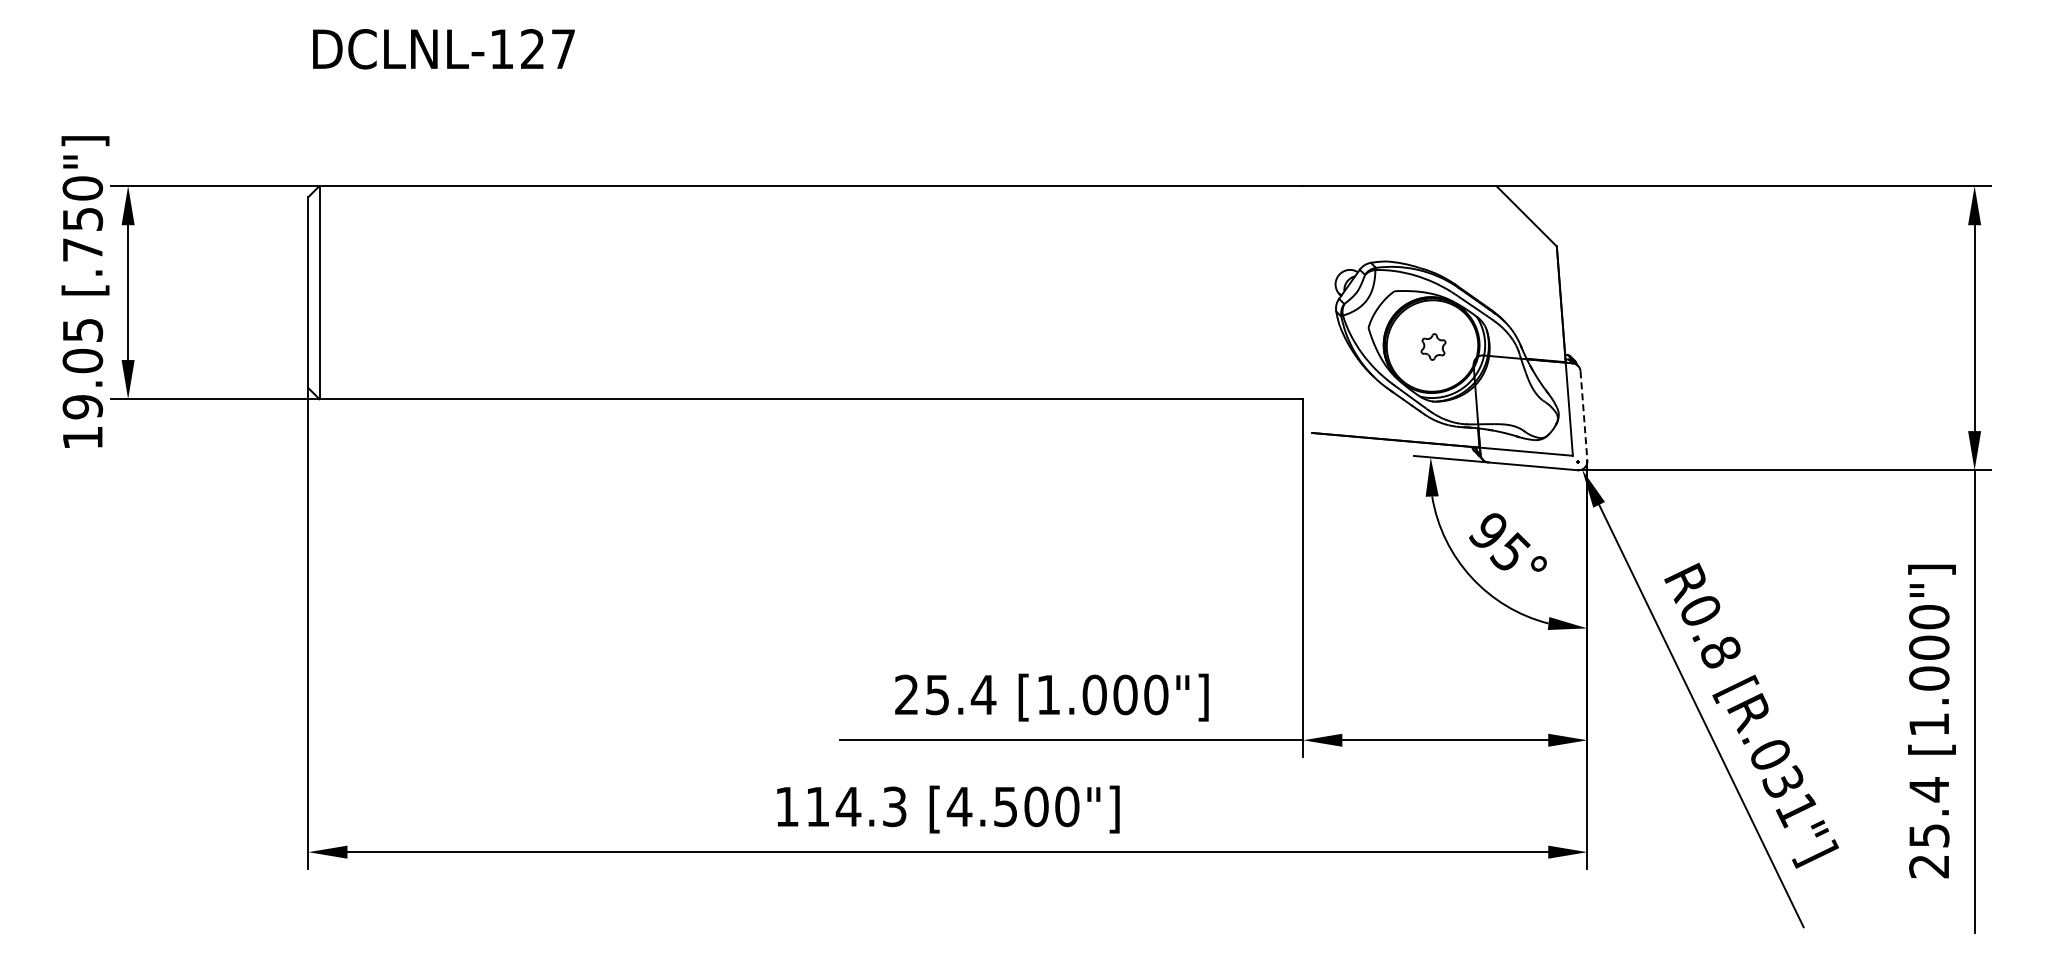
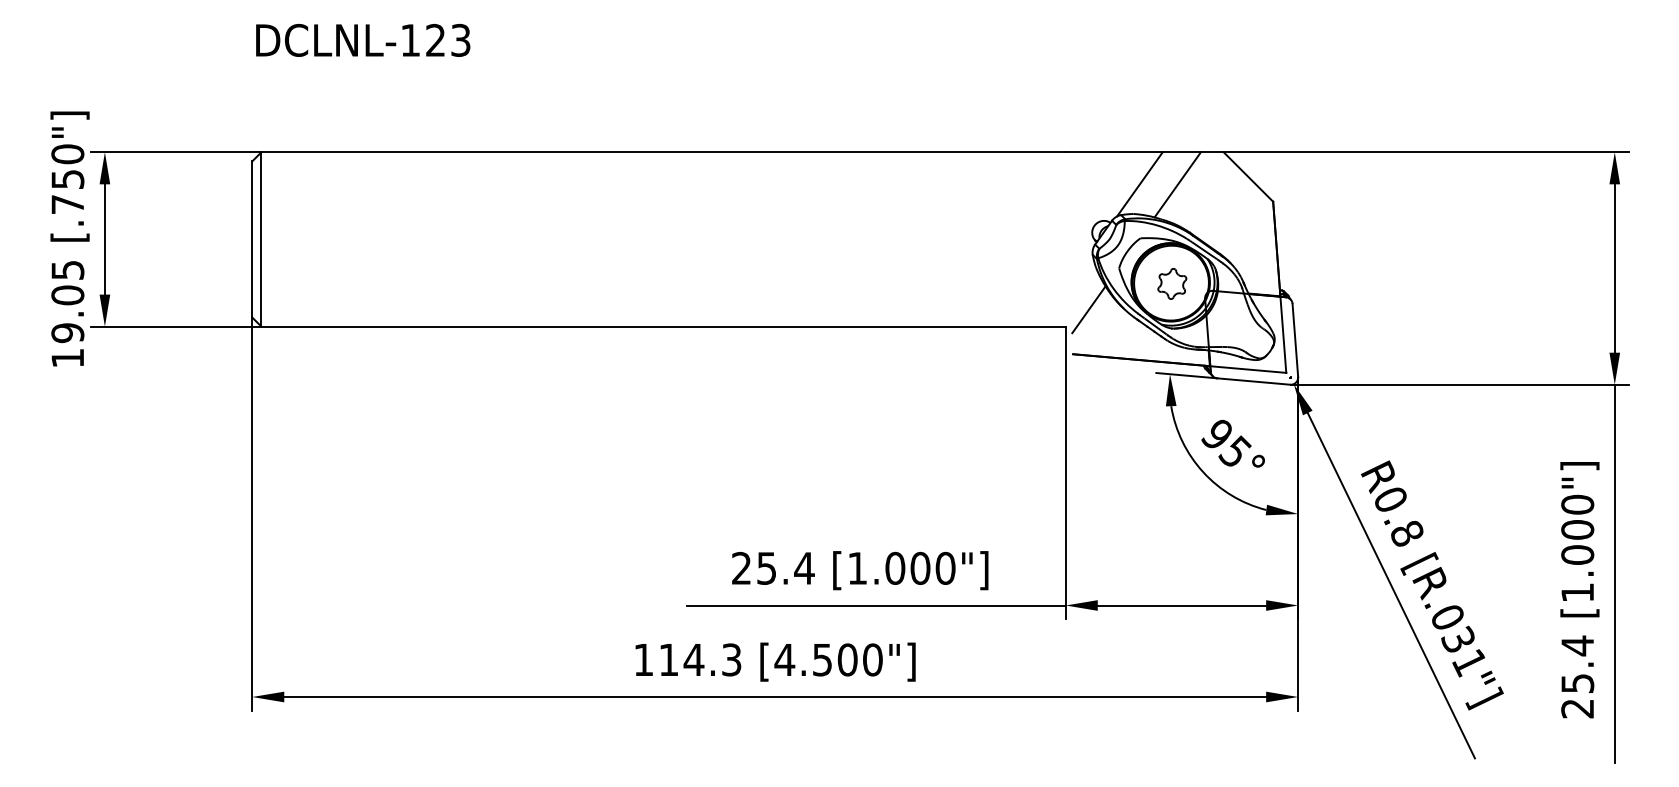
text: (563, 49) -> (460, 40), DCLNL-127 -> DCLNL-123
line: (1393, 225) -> (1139, 184), added
line: (1439, 225) -> (1177, 184), added
part: (1433, 346) -> (1172, 283), size x1.43
line: (1331, 378) -> (1088, 309), added
line: (1583, 416) -> (1294, 340), dashed -> solid

